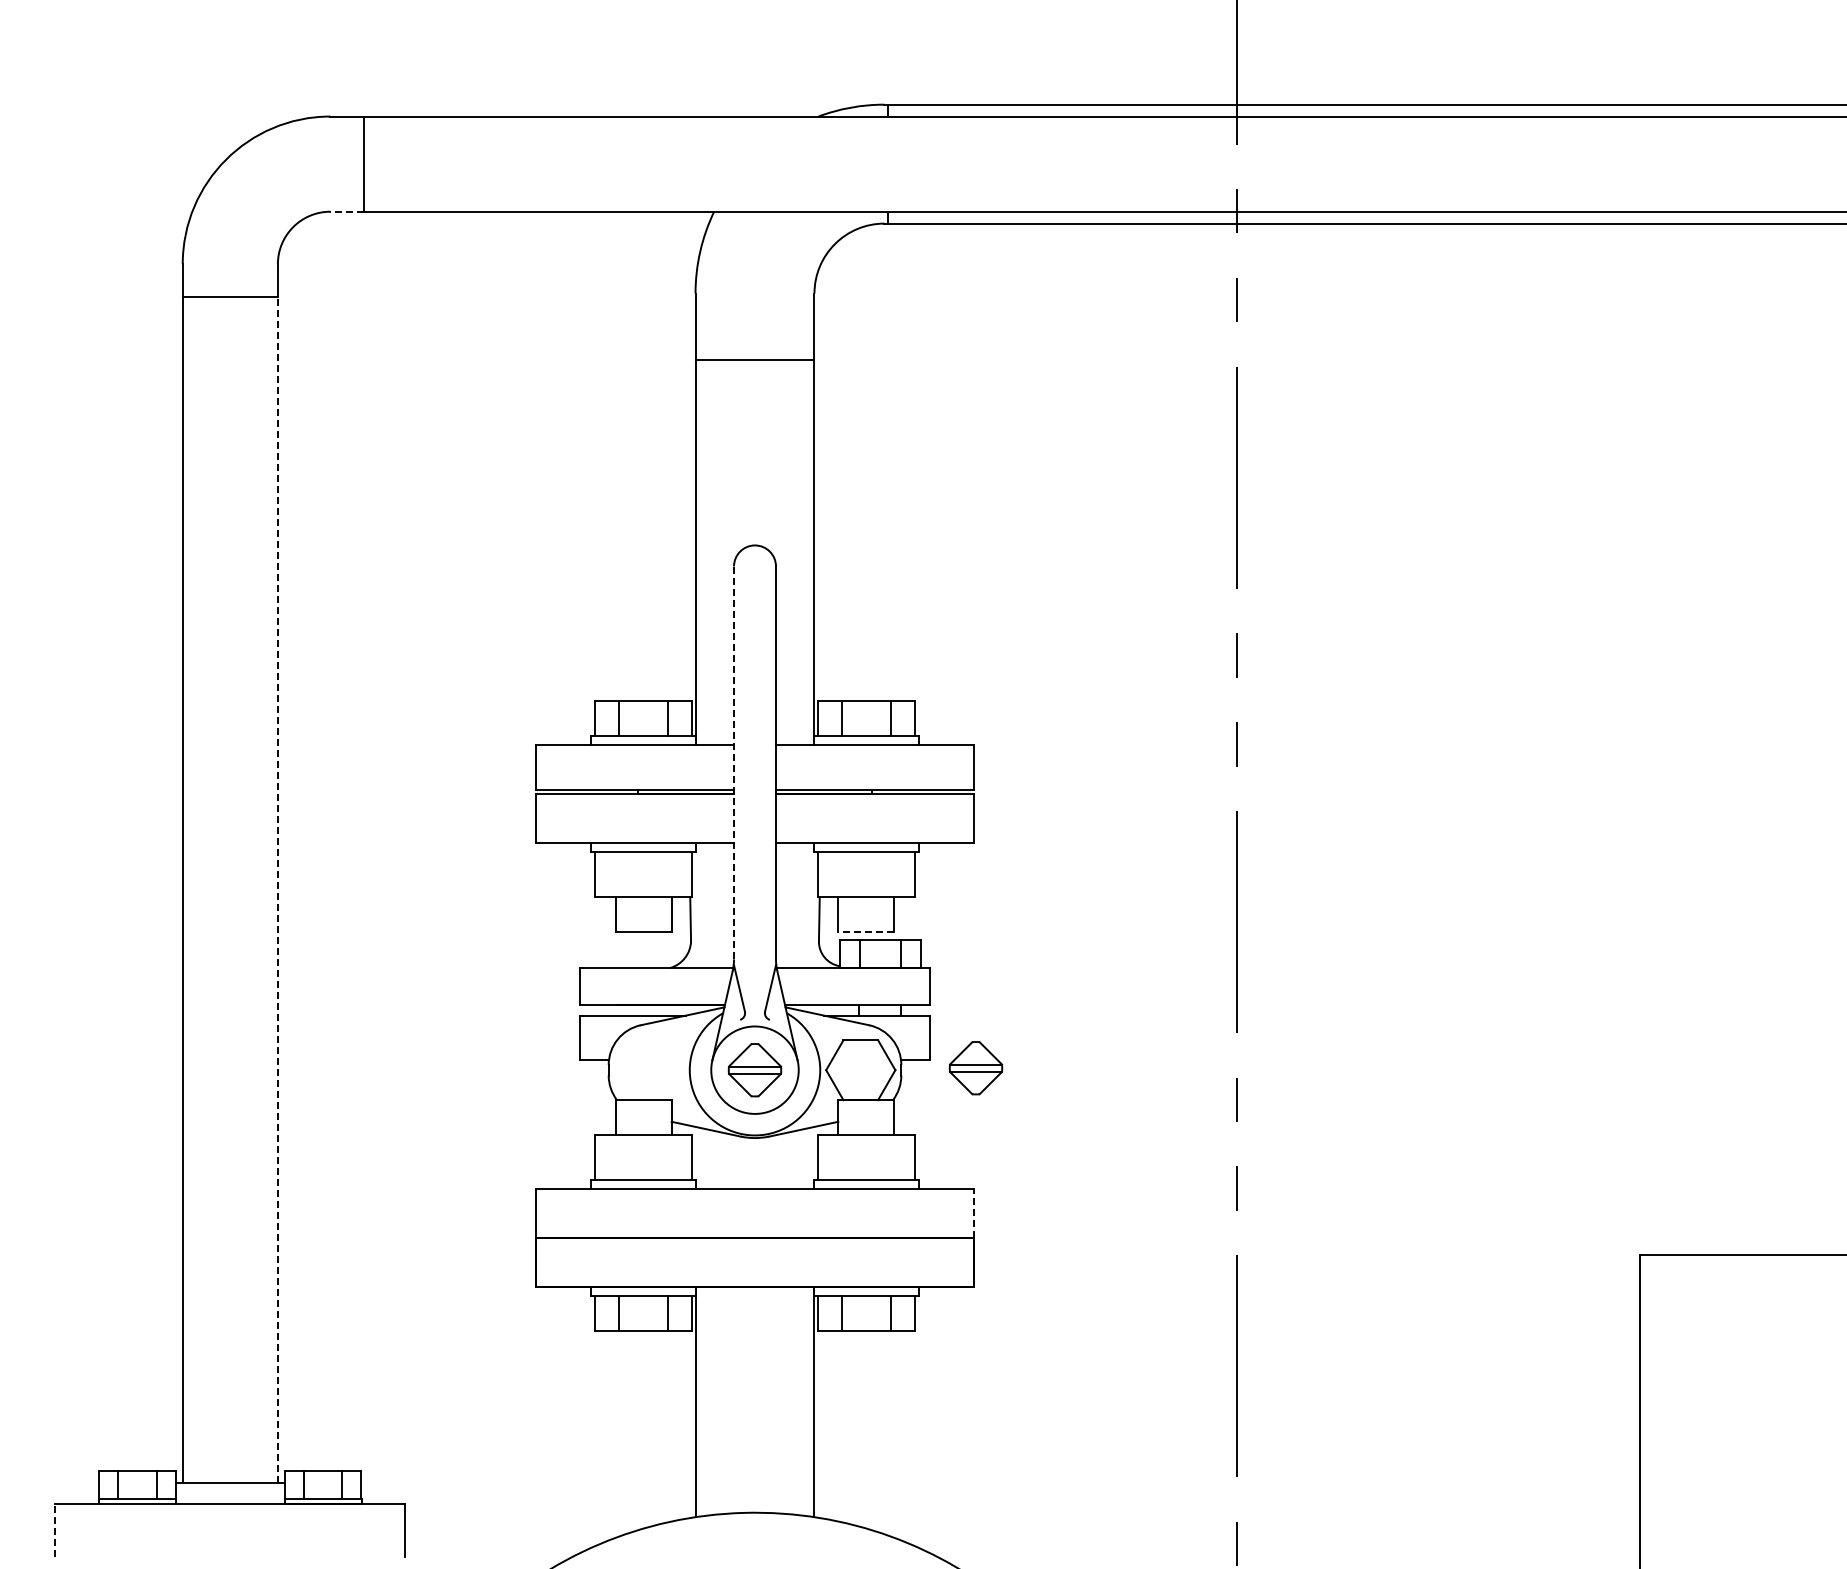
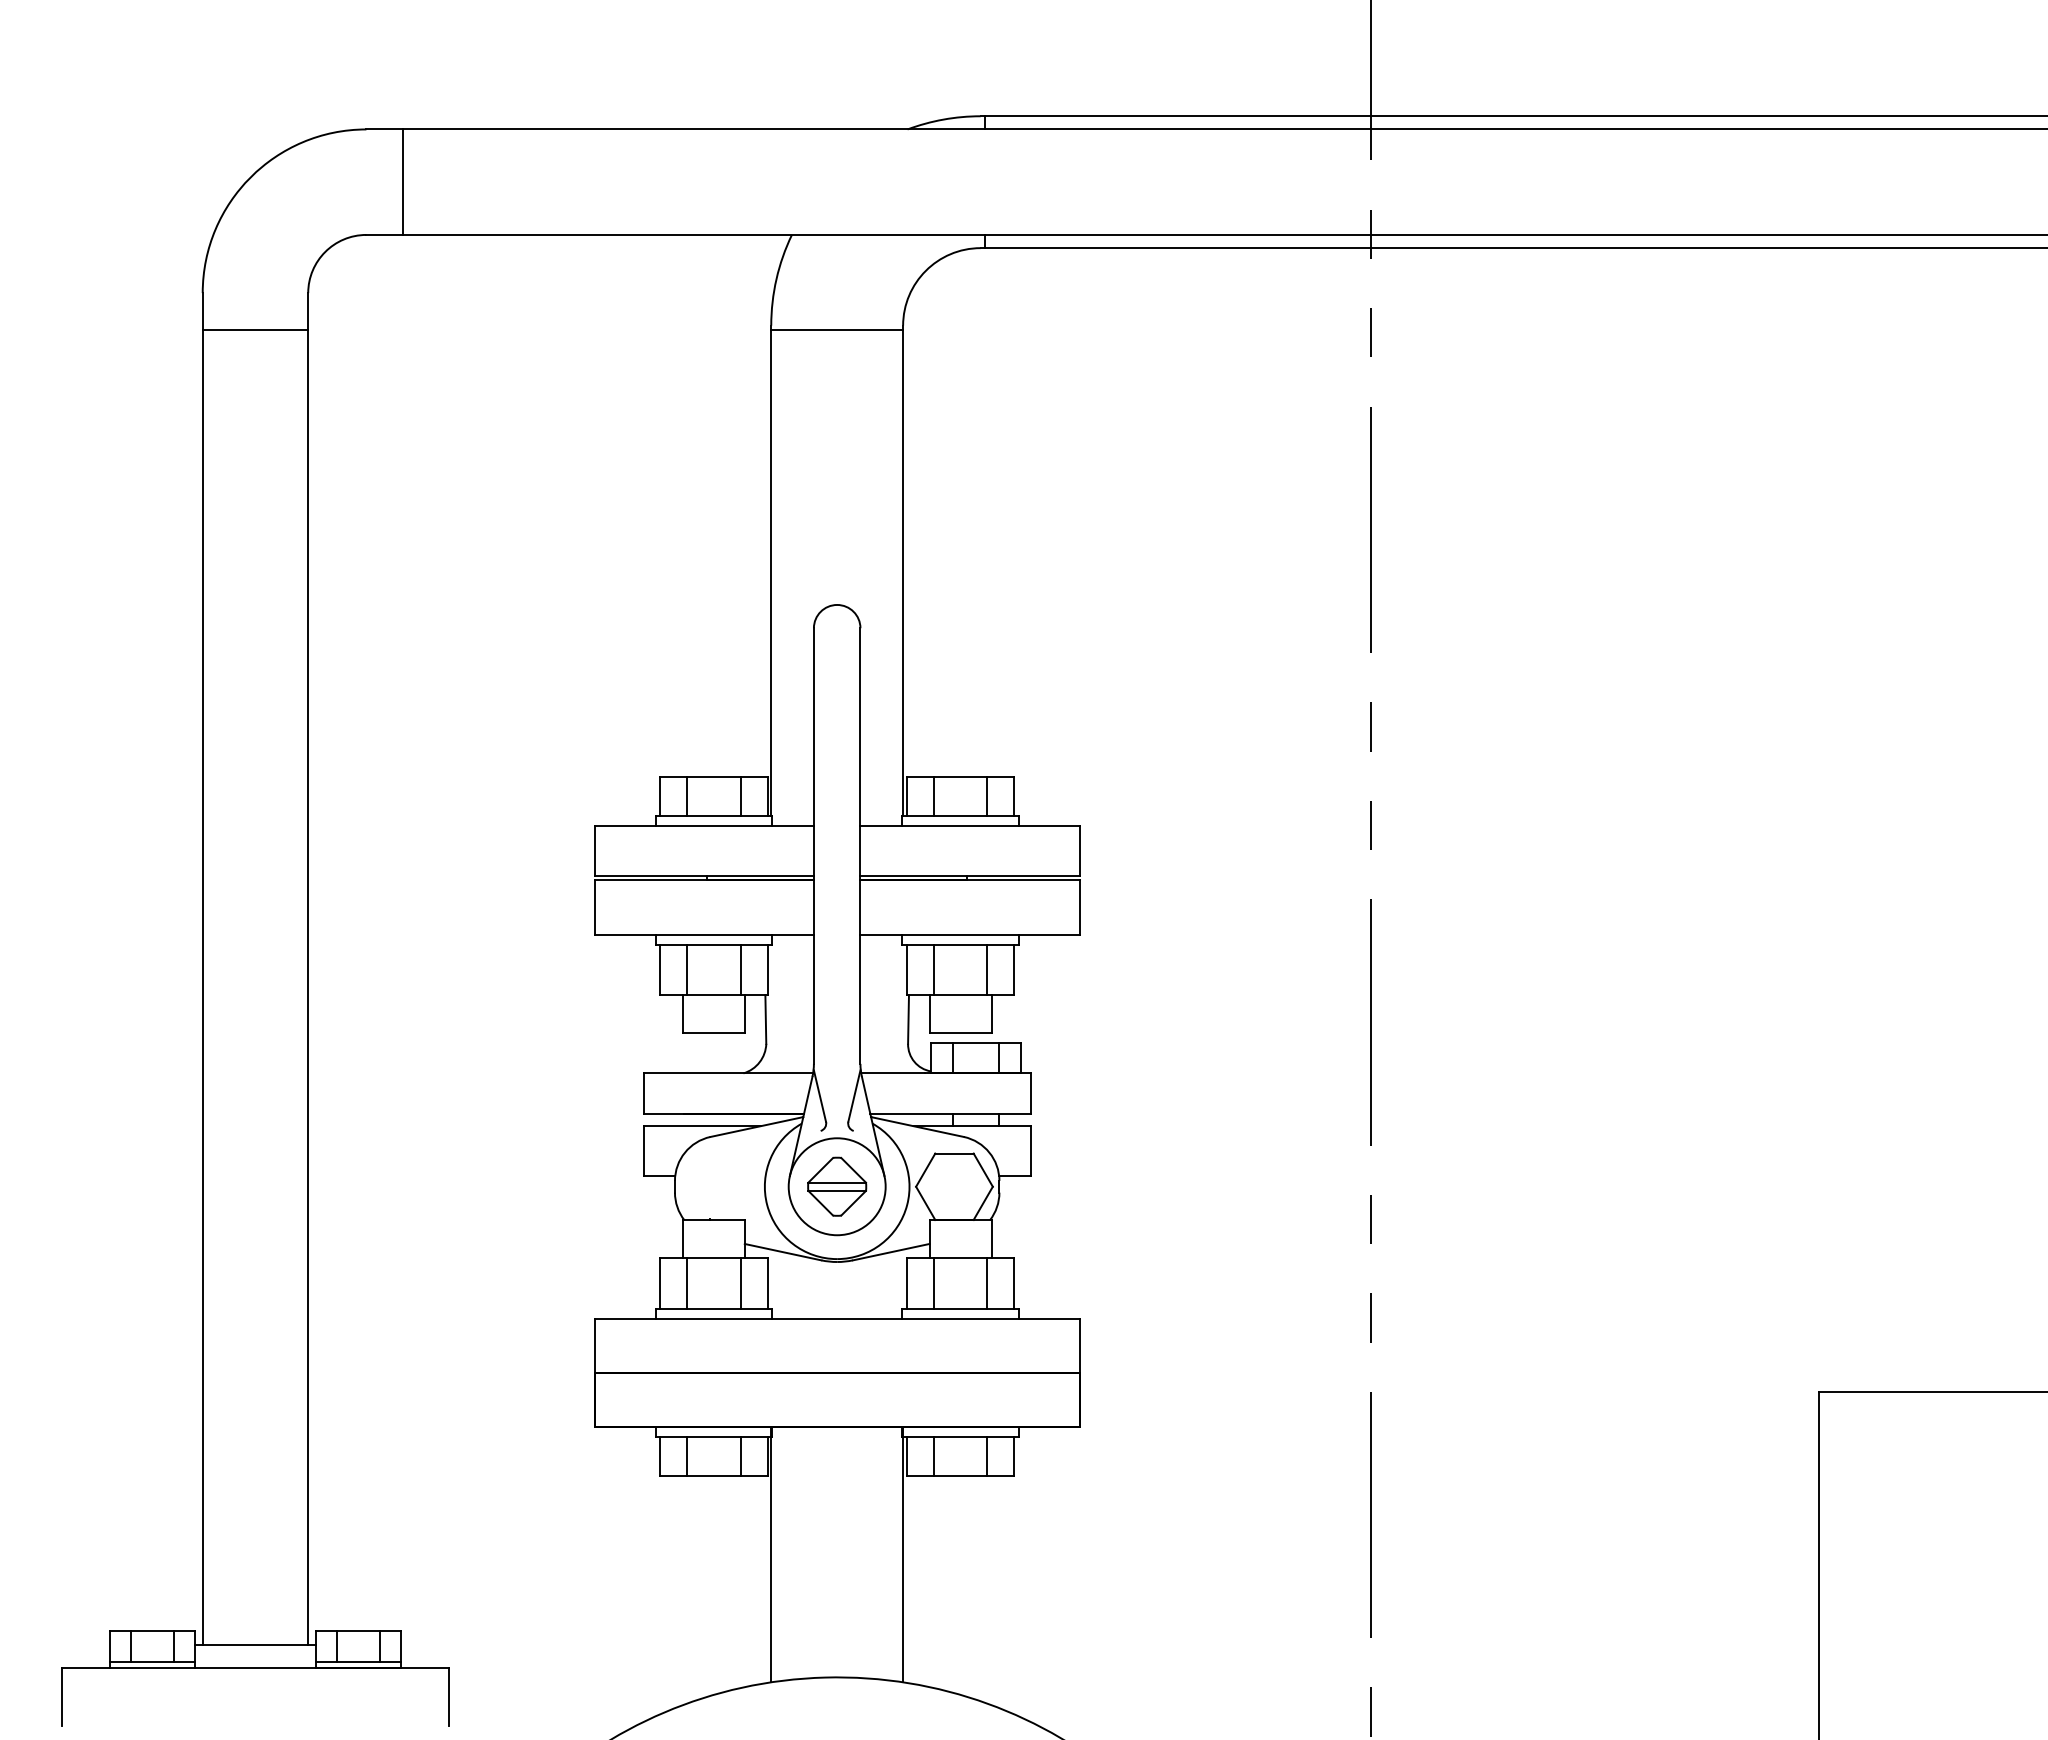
line: (346, 211) -> (384, 234), dashed -> solid
line: (754, 360) -> (836, 330), moved
line: (734, 762) -> (814, 845), dashed -> solid
line: (619, 874) -> (686, 969), added
line: (667, 874) -> (740, 969), added
line: (842, 874) -> (934, 969), added
line: (890, 874) -> (987, 969), added
line: (277, 889) -> (307, 986), dashed -> solid
line: (866, 931) -> (960, 1032), dashed -> solid
part: (975, 1068) -> (1081, 1184), removed
line: (619, 1157) -> (686, 1283), added
line: (667, 1157) -> (740, 1283), added
line: (842, 1157) -> (934, 1283), added
line: (890, 1157) -> (987, 1283), added
line: (973, 1213) -> (1079, 1345), dashed -> solid
line: (55, 1530) -> (61, 1697), dashed -> solid

